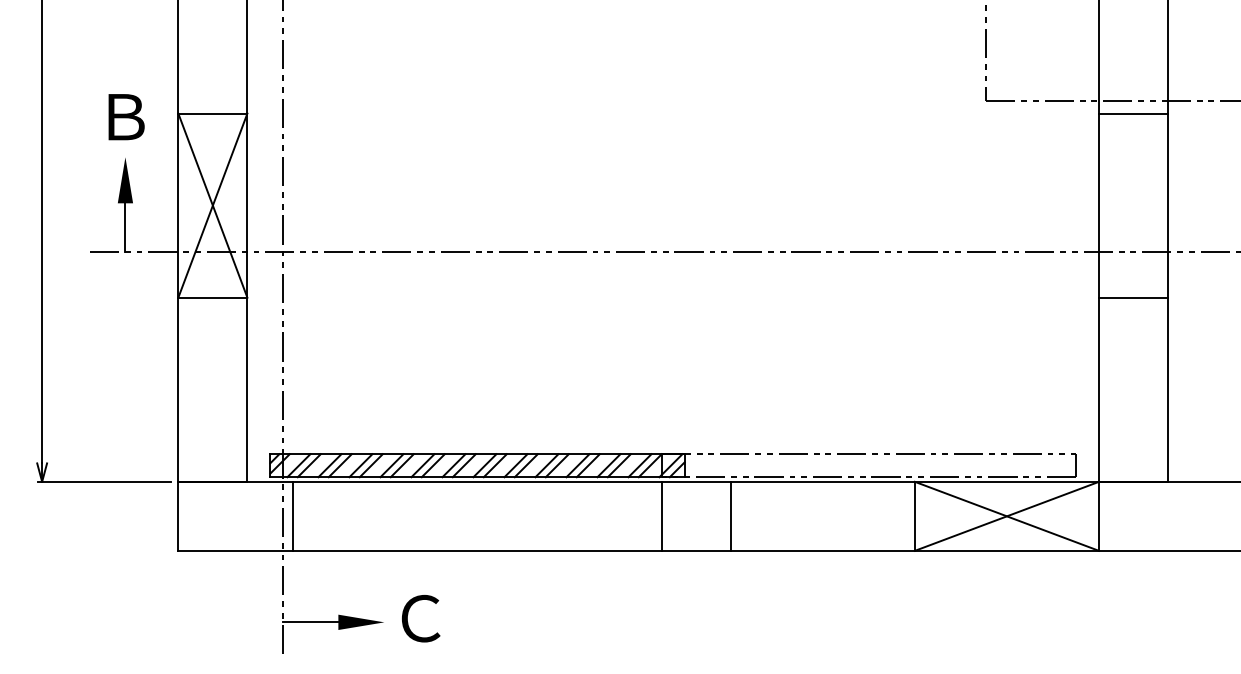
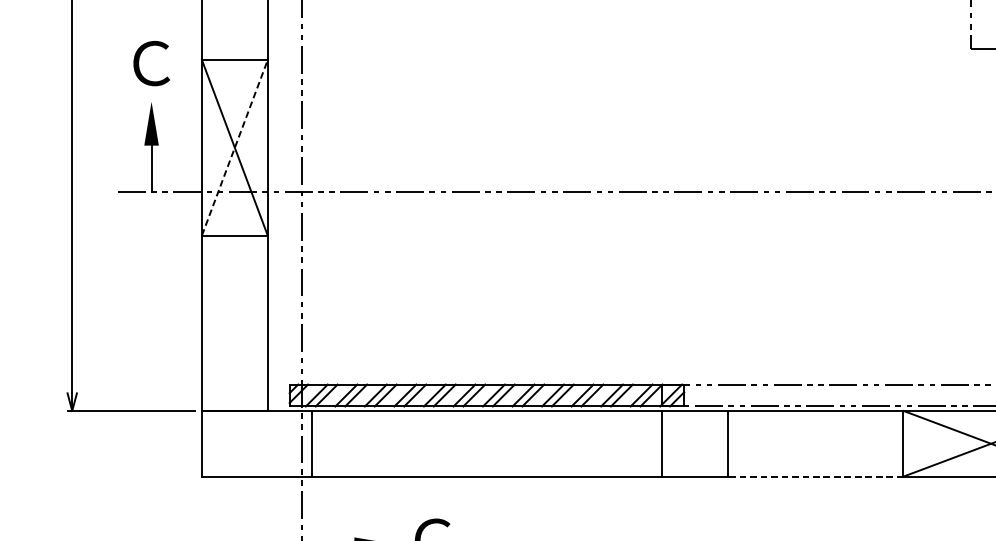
text: (125, 116) -> (151, 62), Ｂ -> Ｃ
line: (213, 205) -> (235, 147), solid -> dashed
line: (822, 550) -> (815, 476), solid -> dashed

